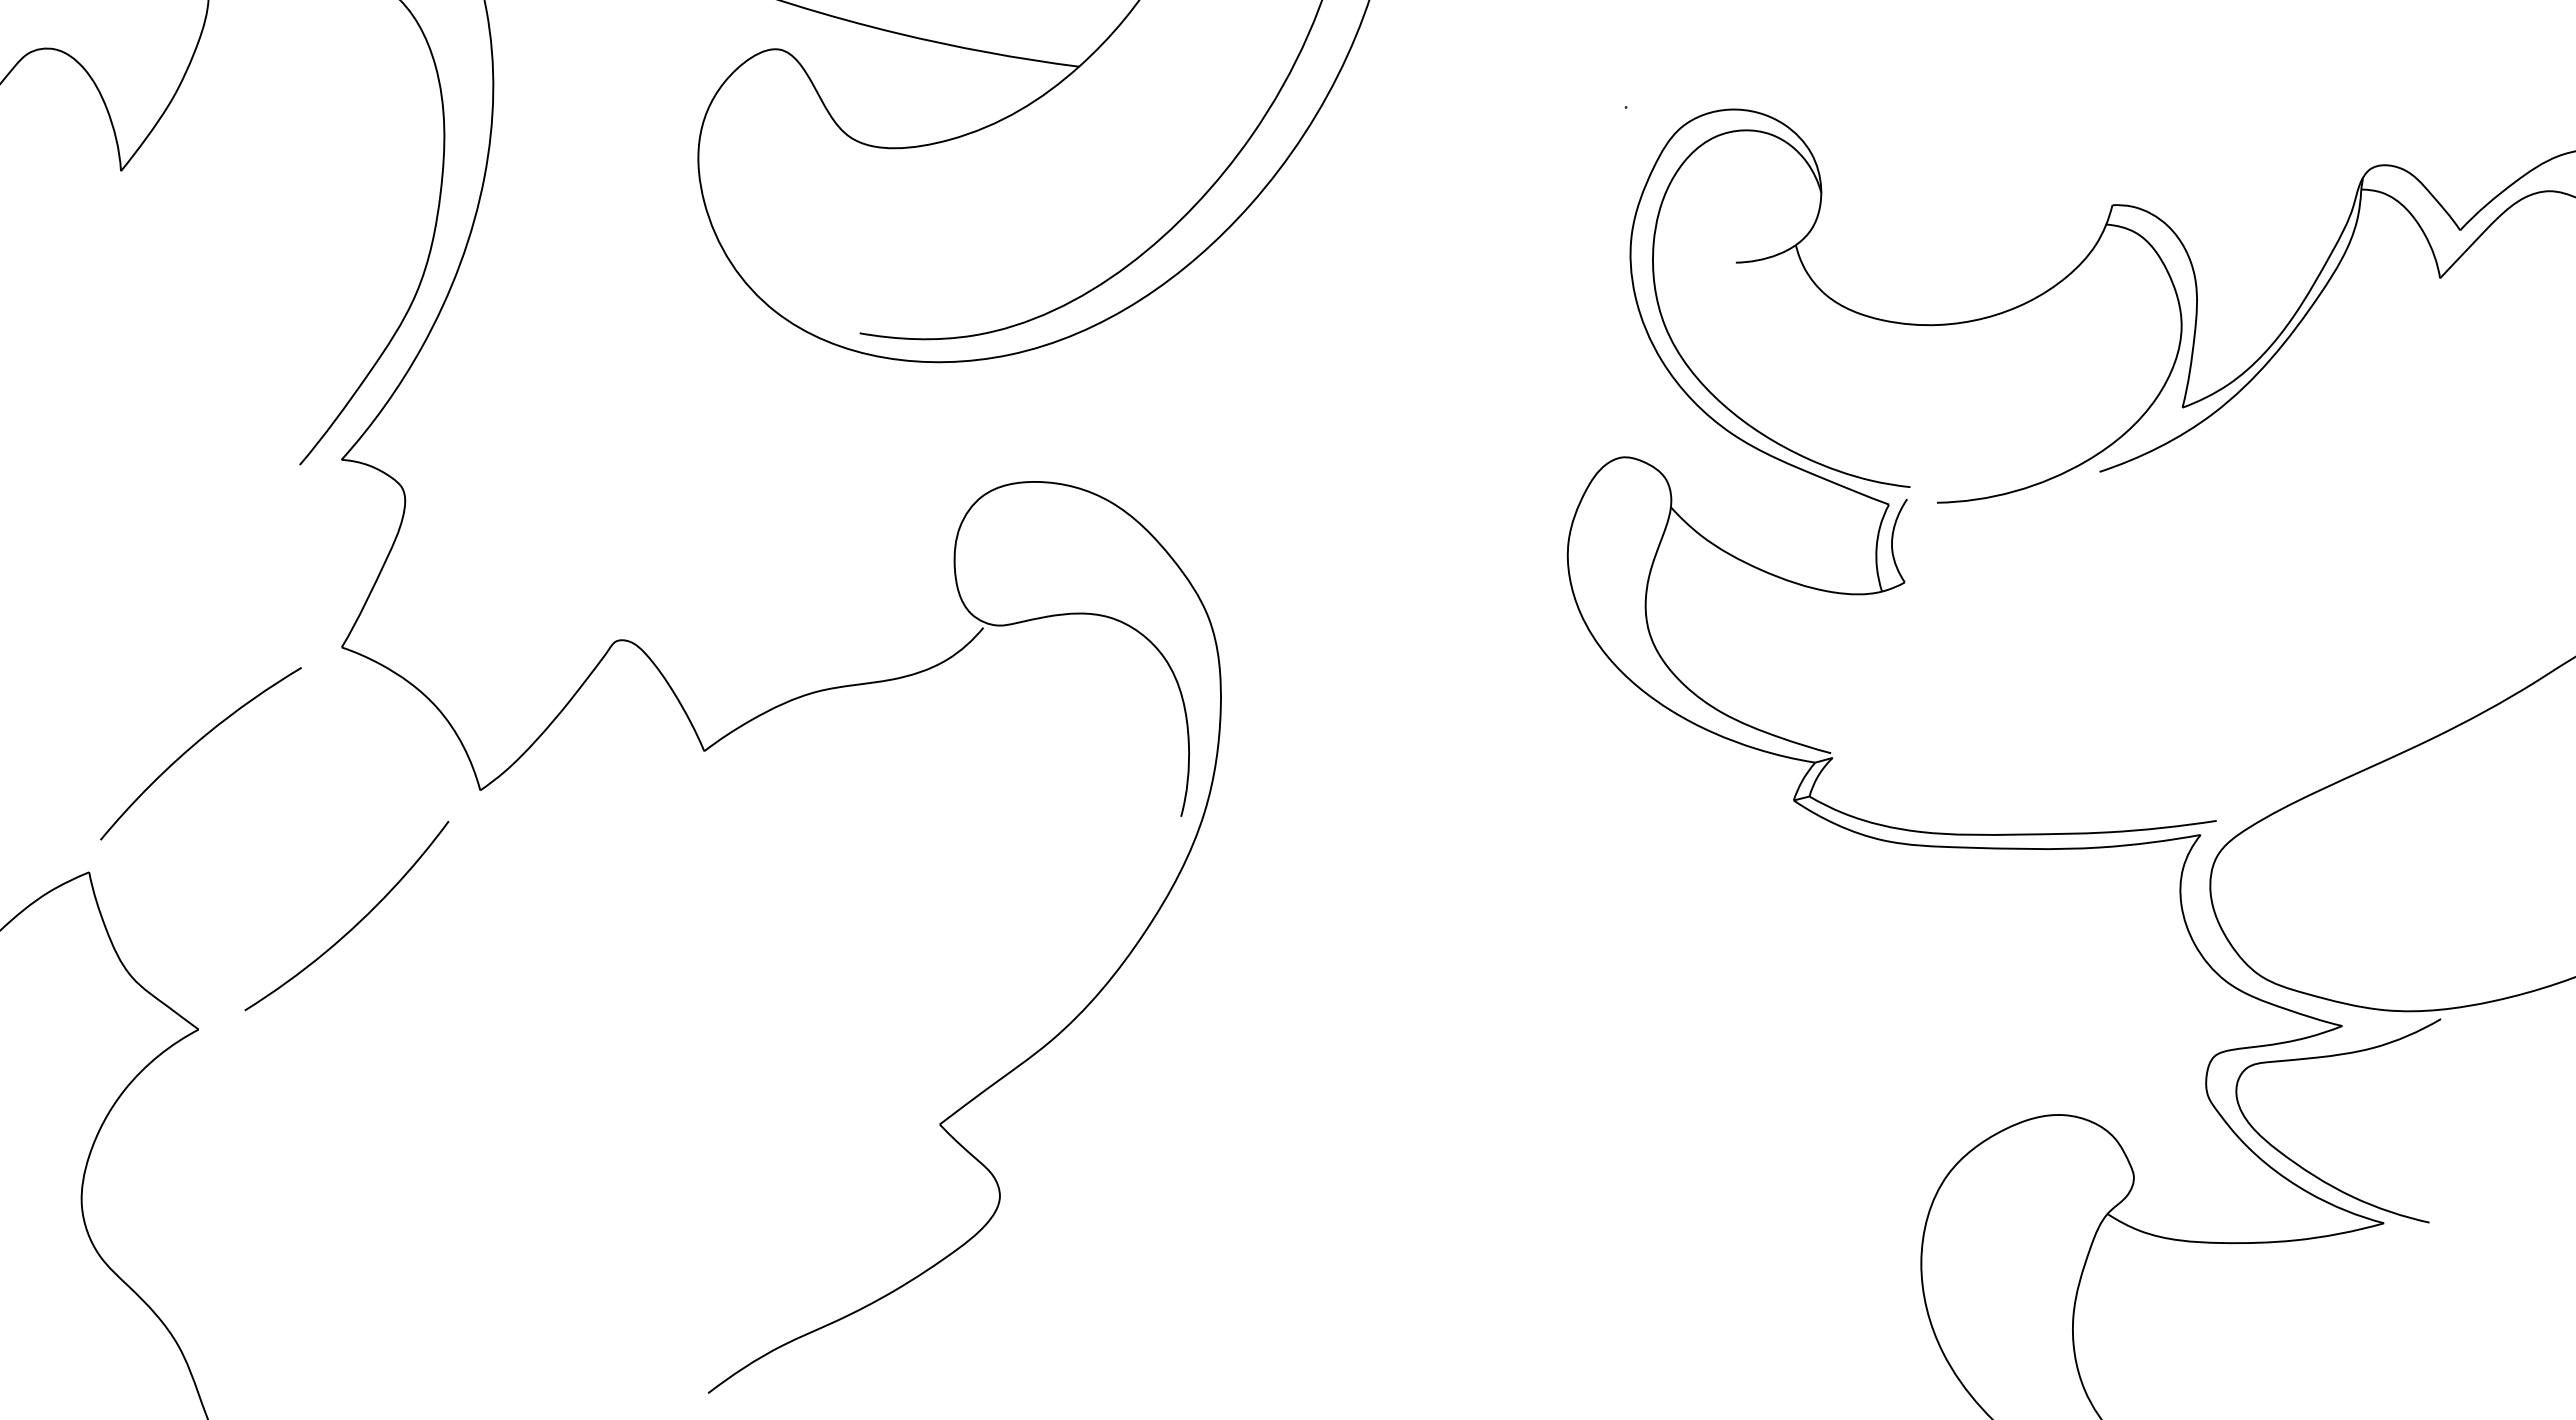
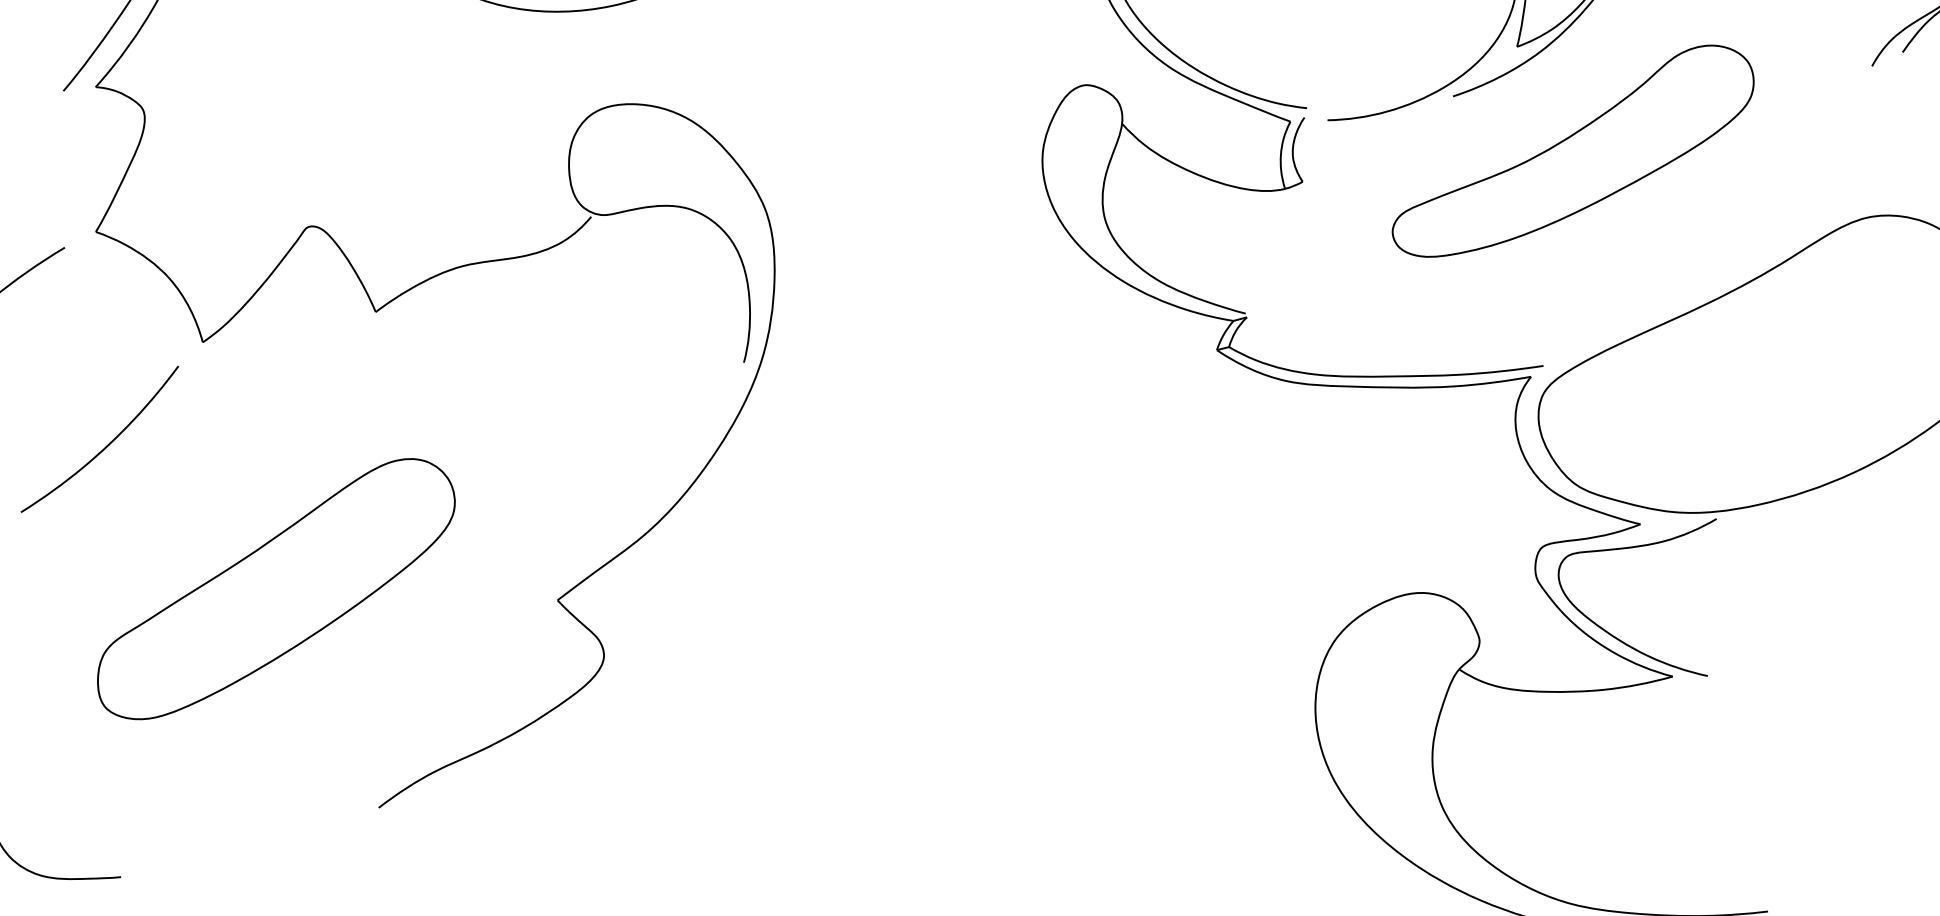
part: (2254, 542) -> (1572, 150), added
part: (575, 1109) -> (276, 588), added

